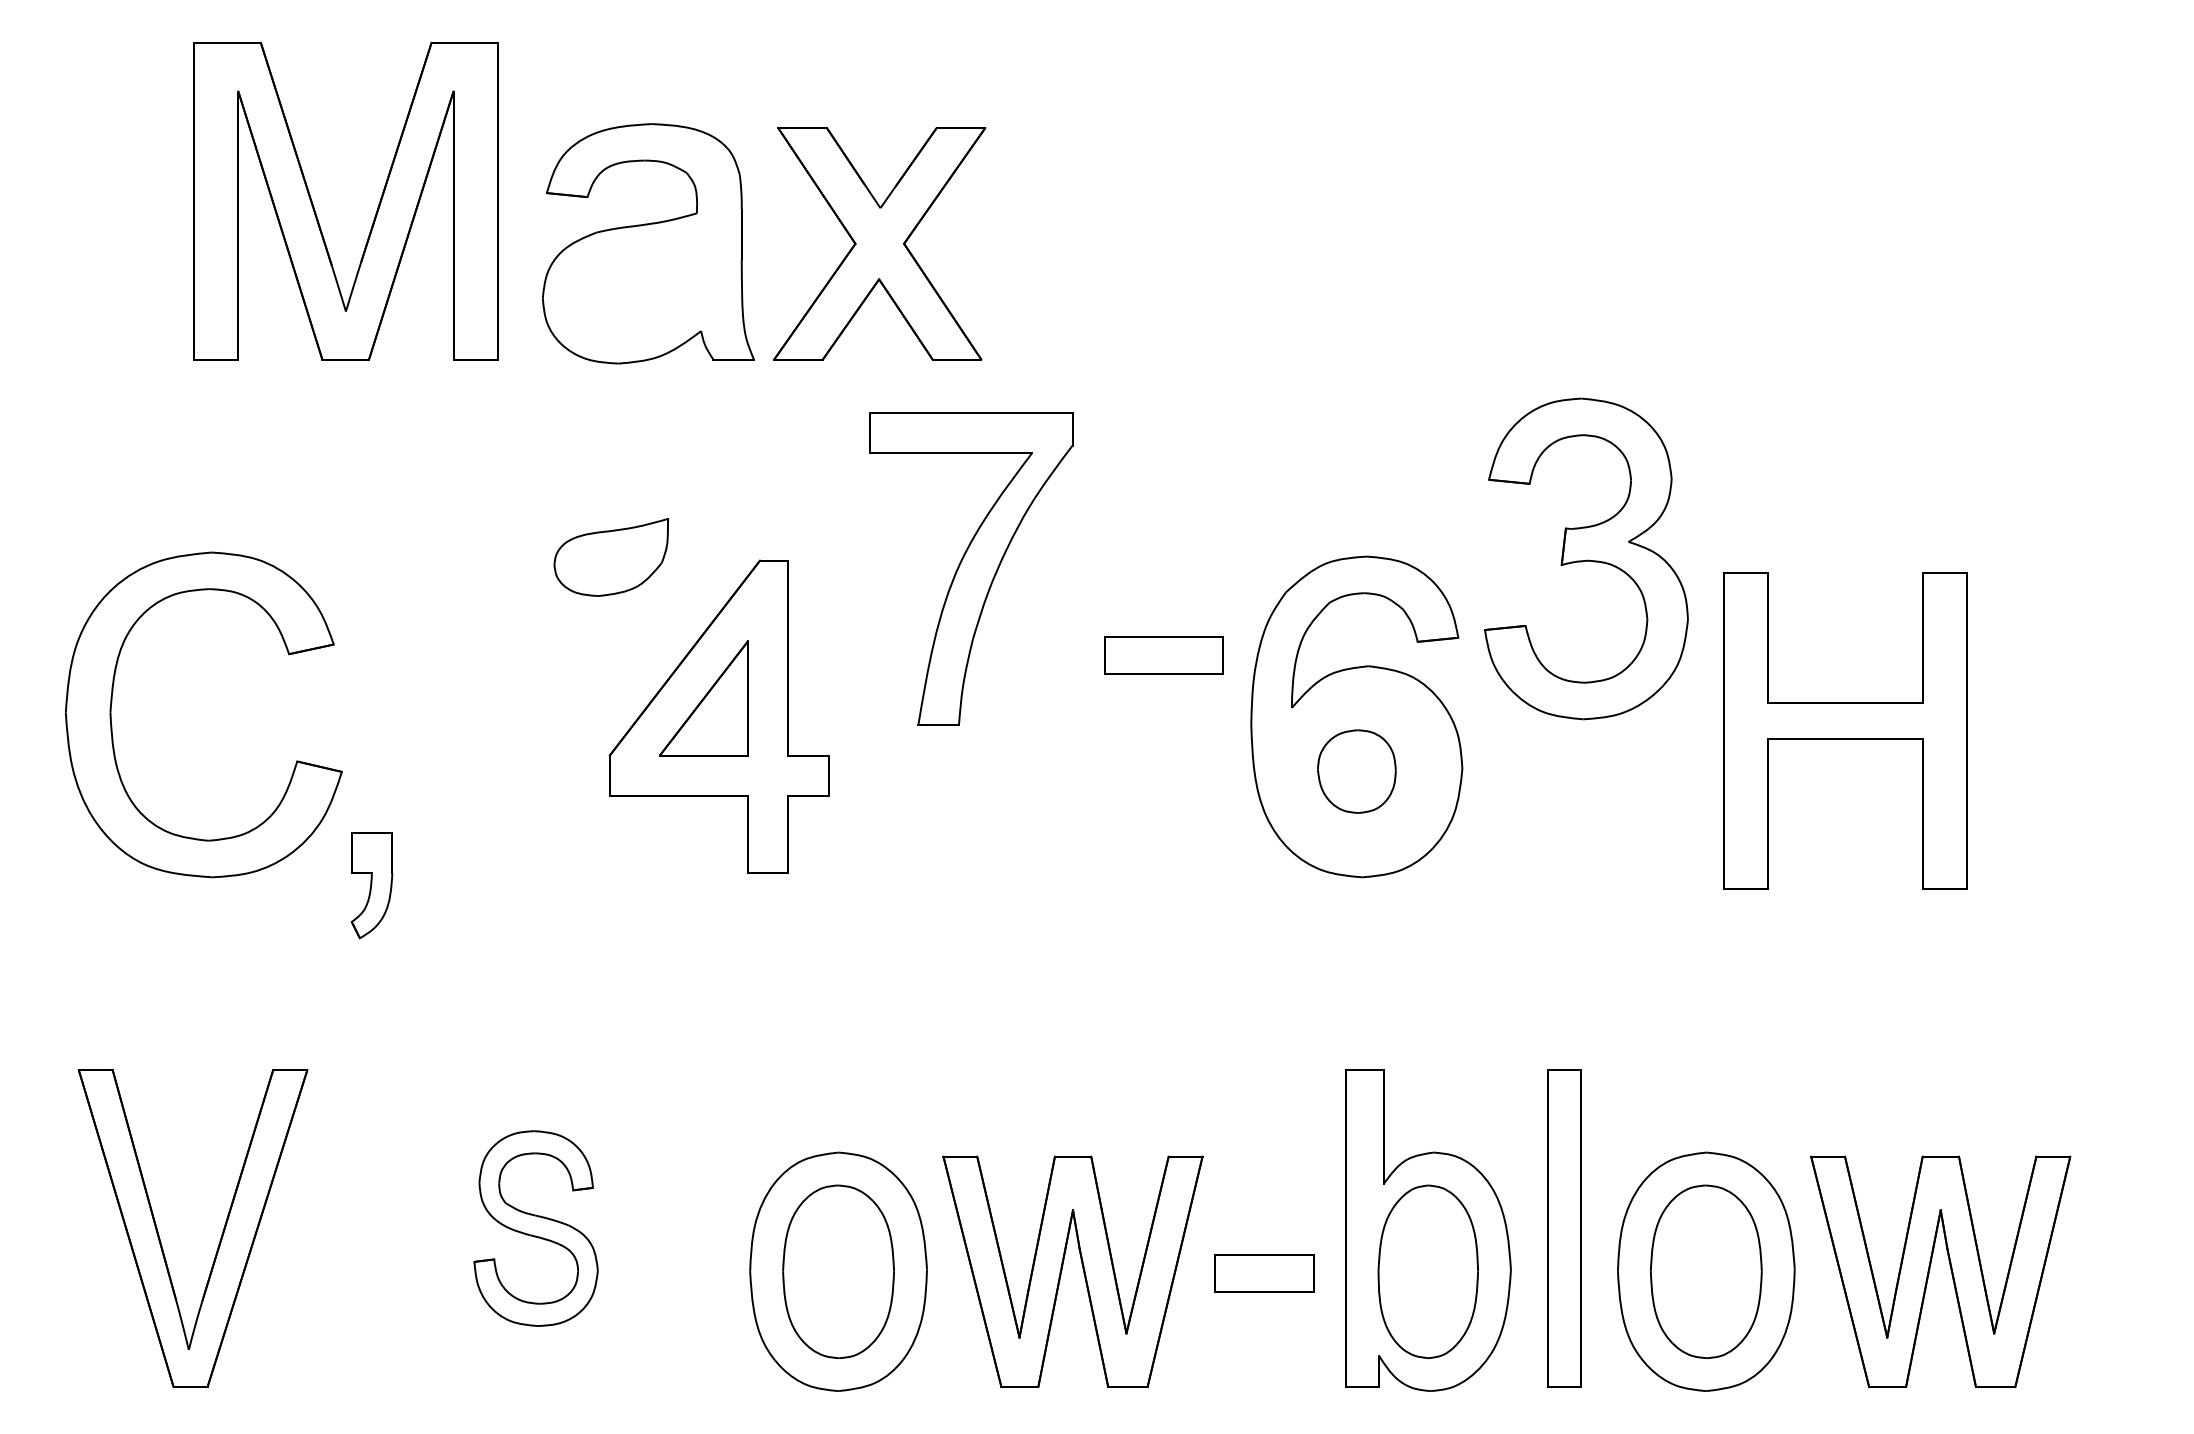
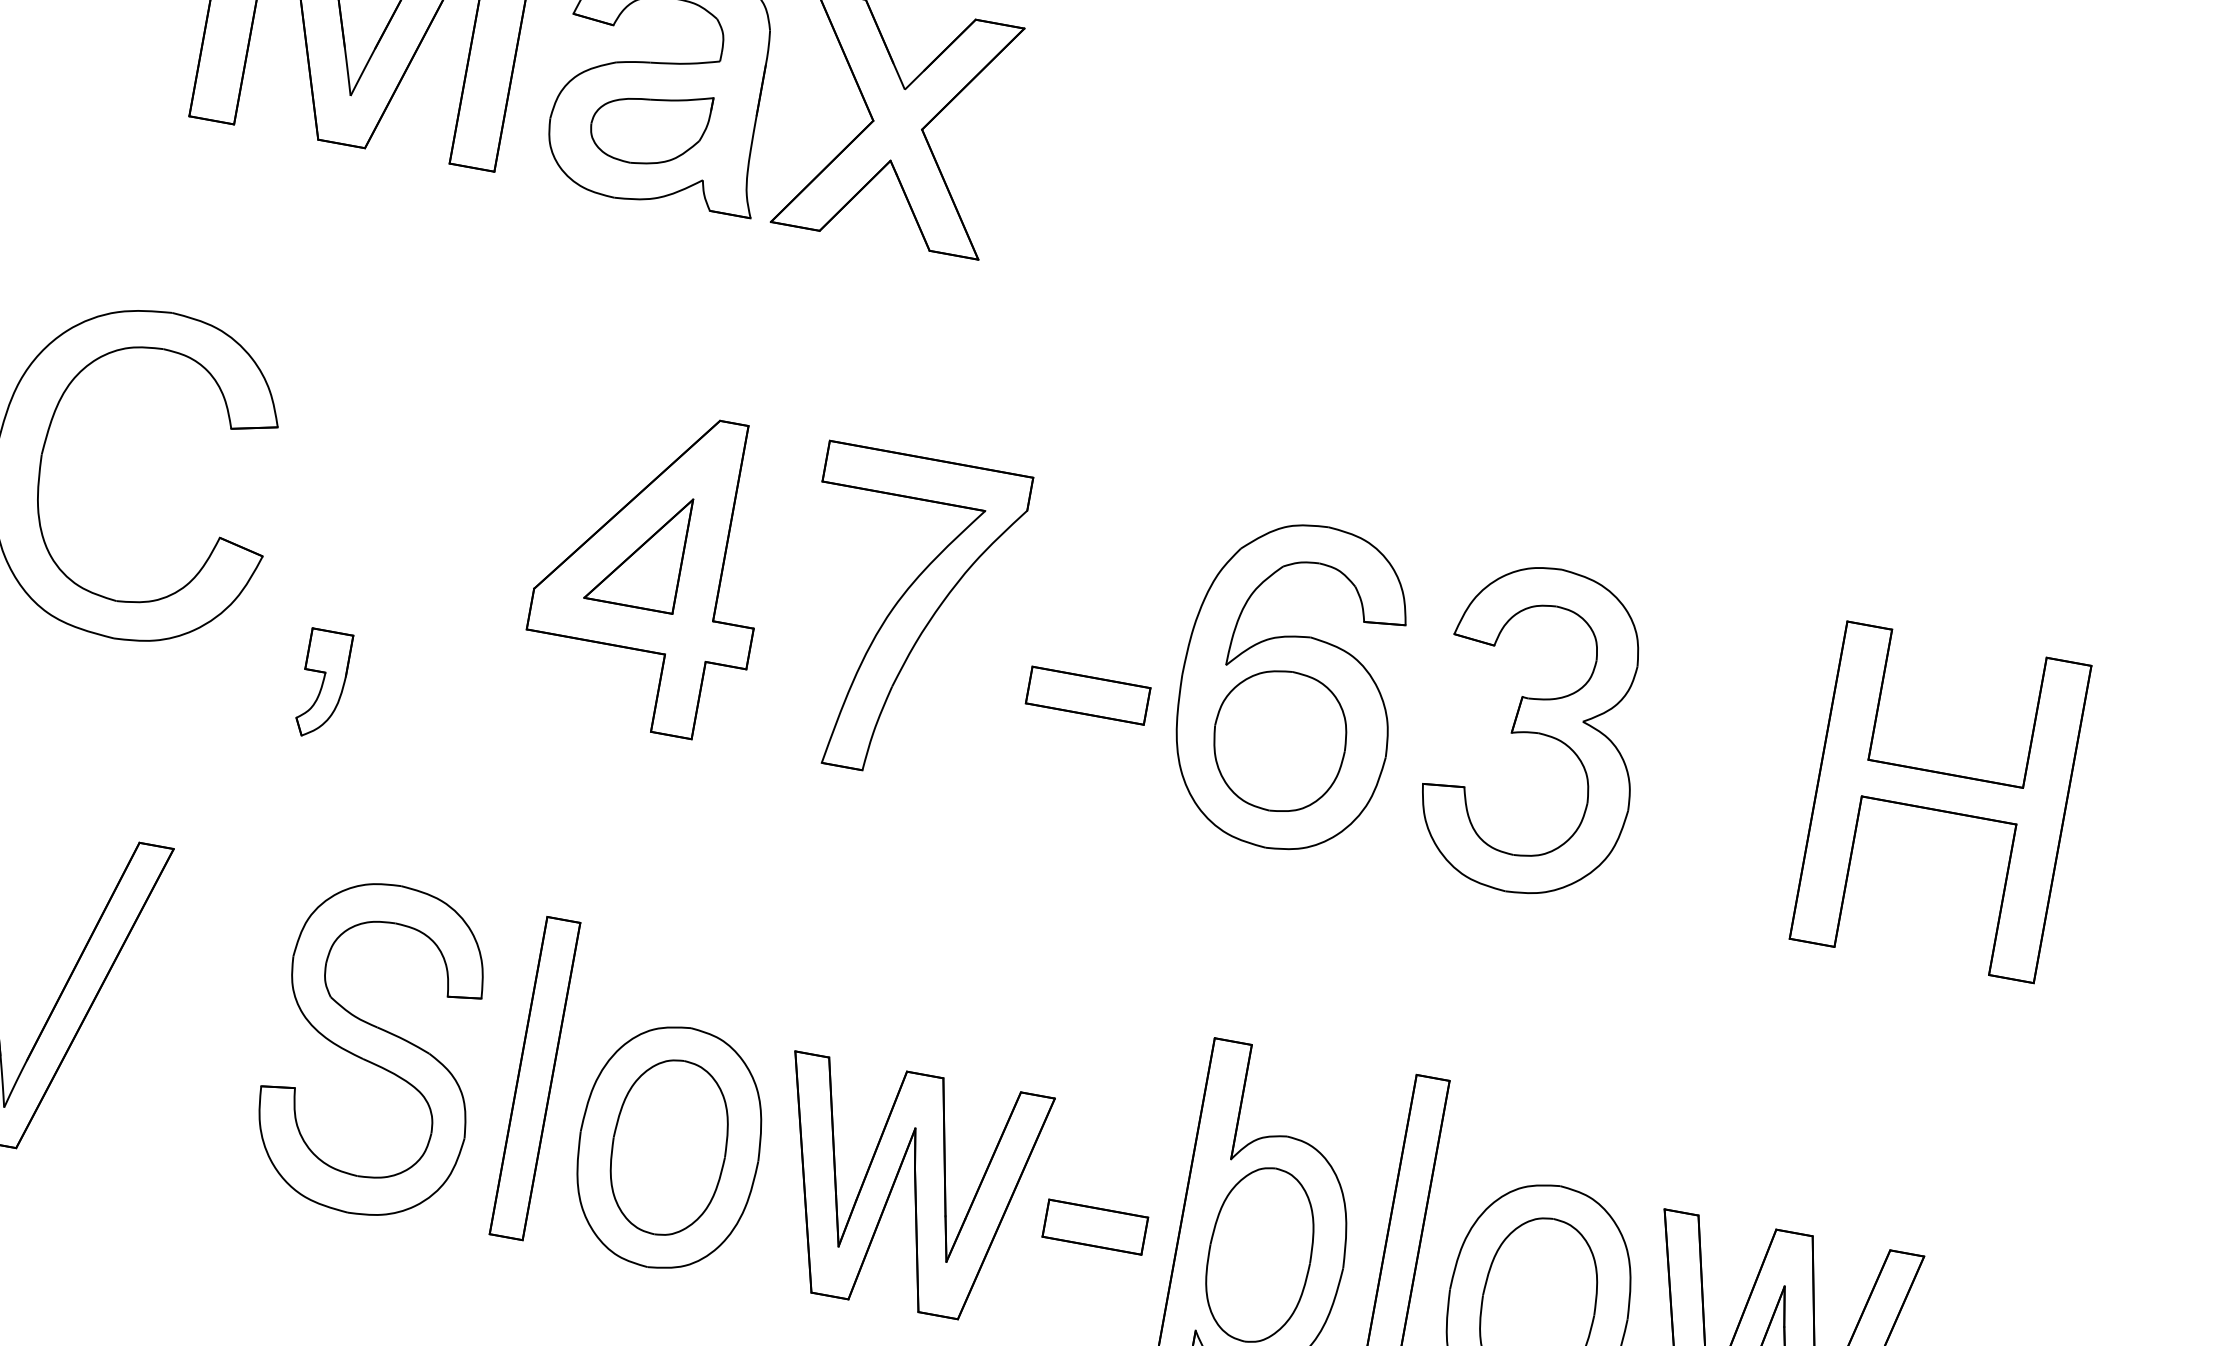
part: (611, 557) -> (649, 126), moved
part: (1586, 558) -> (1537, 730), moved
part: (971, 568) -> (903, 615), moved
part: (1163, 655) -> (1087, 695), moved
part: (1845, 730) -> (1940, 801), moved
part: (1356, 771) -> (1279, 740), size x1.67
part: (371, 885) -> (322, 684), moved
part: (535, 1228) -> (373, 1049), size x1.67
part: (696, 1228) -> (534, 1078), added

